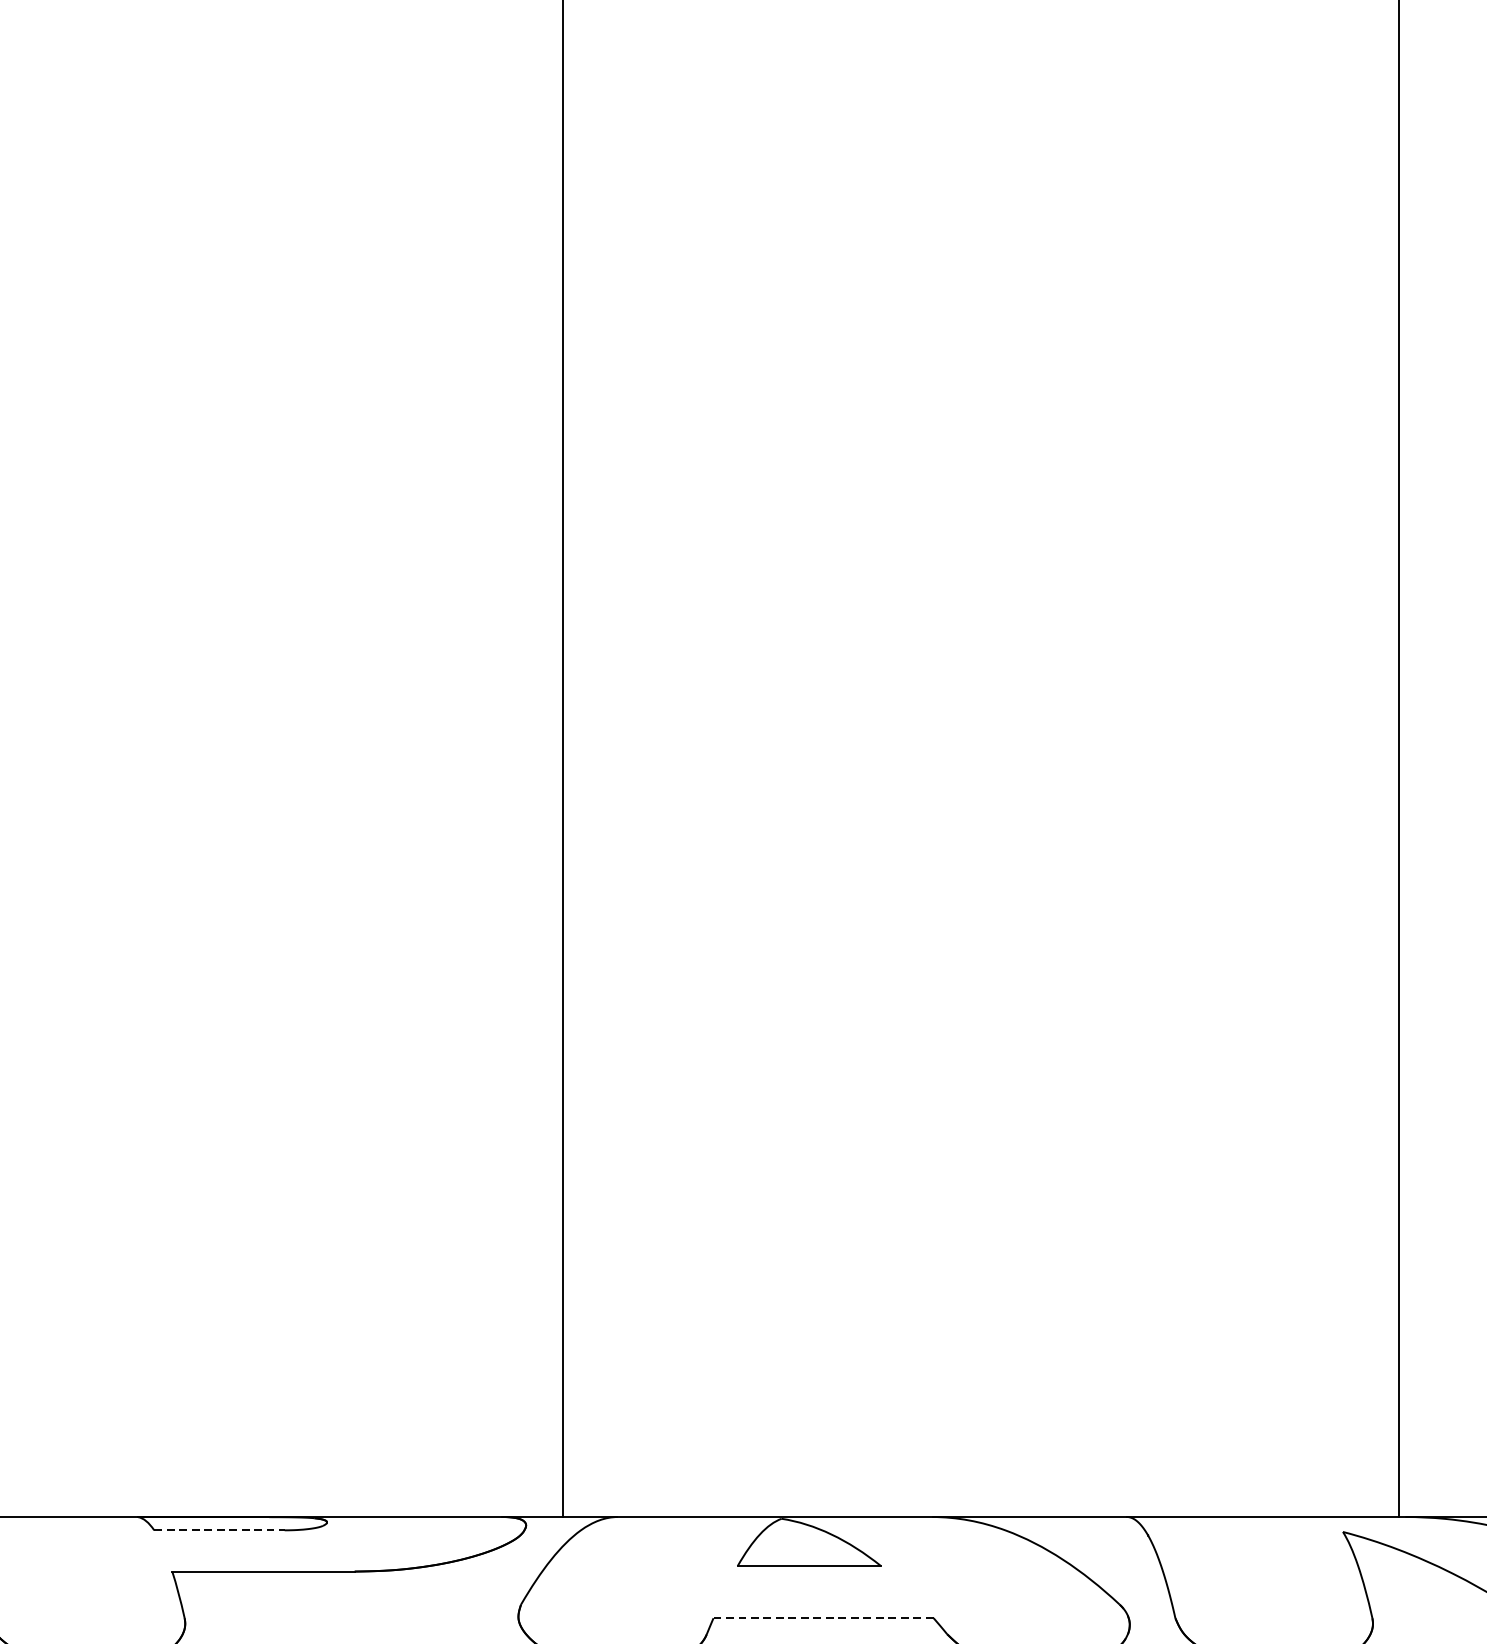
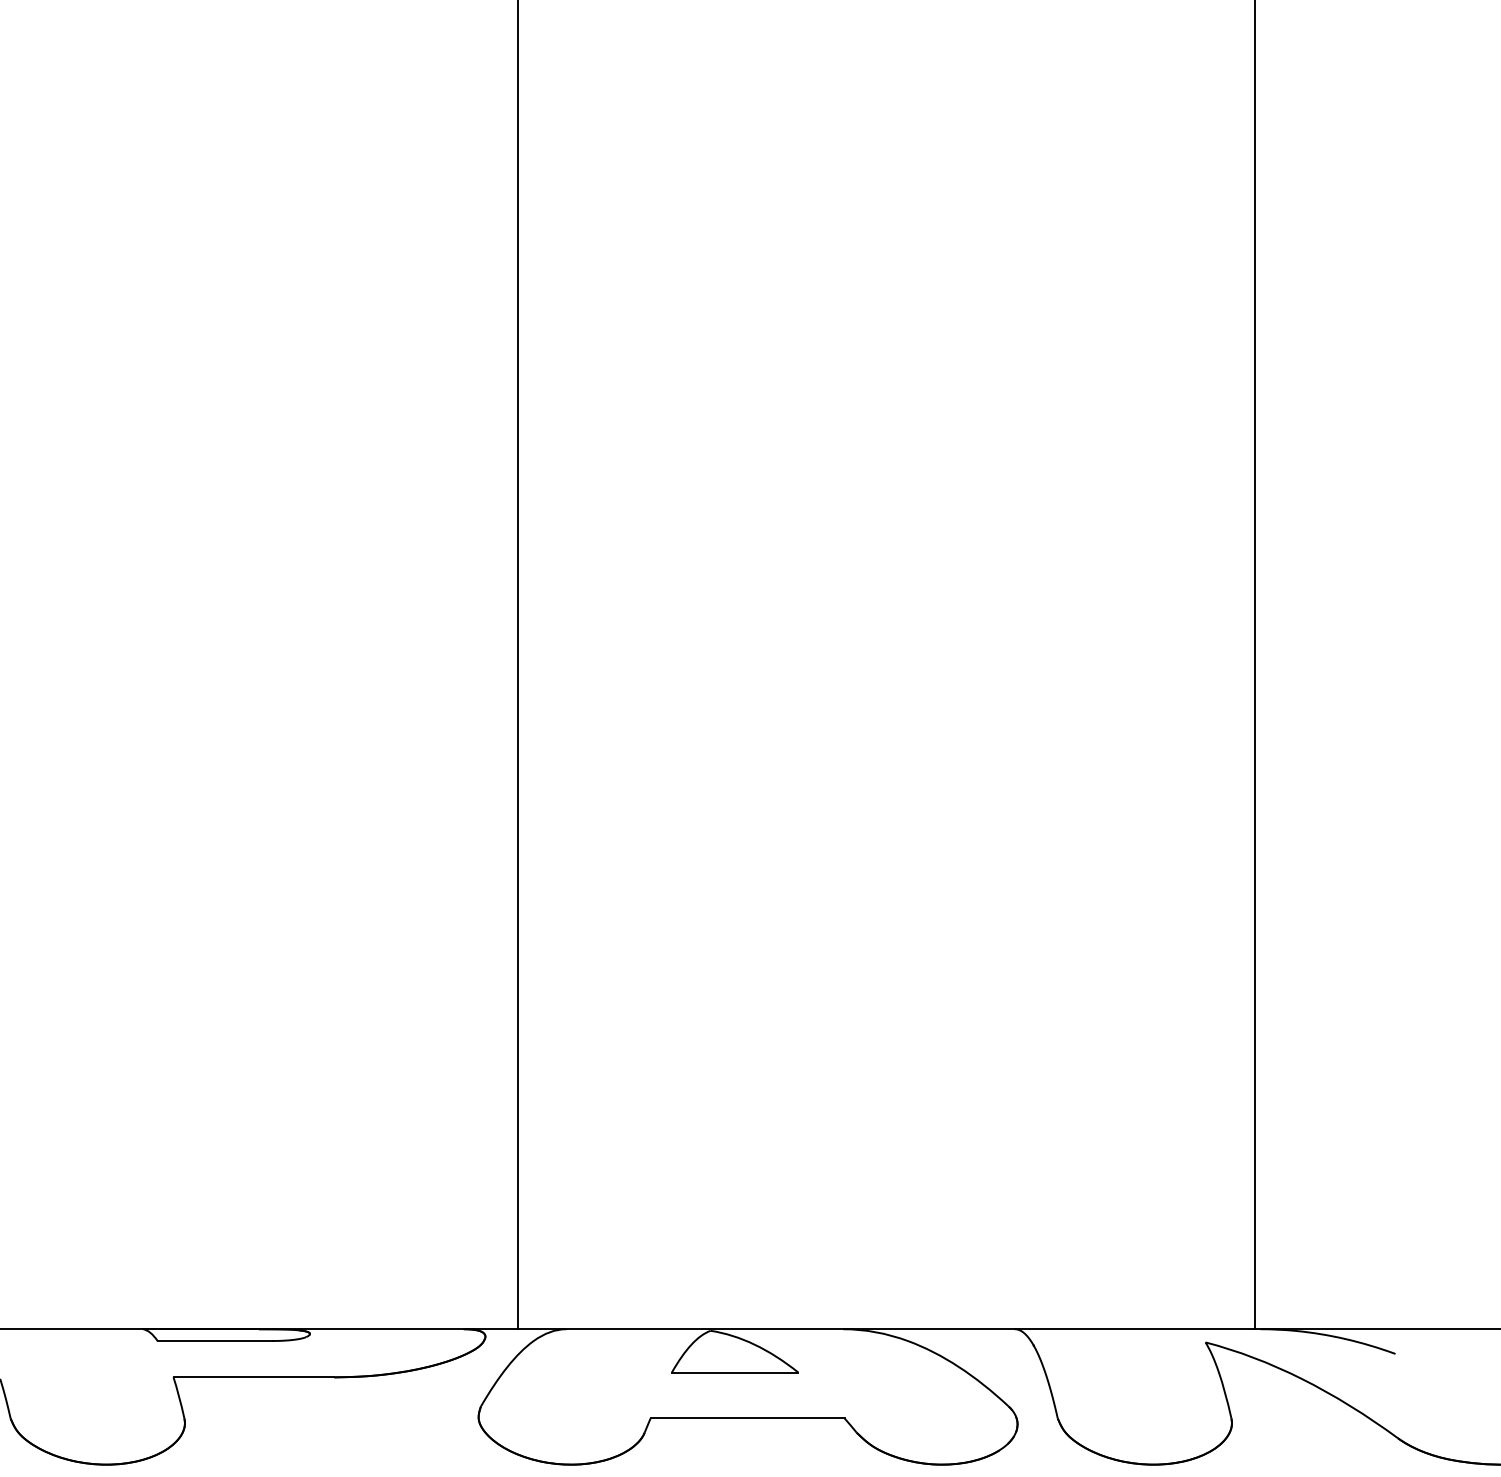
line: (219, 1529) -> (215, 1340), dashed -> solid
line: (824, 1618) -> (748, 1418), dashed -> solid

